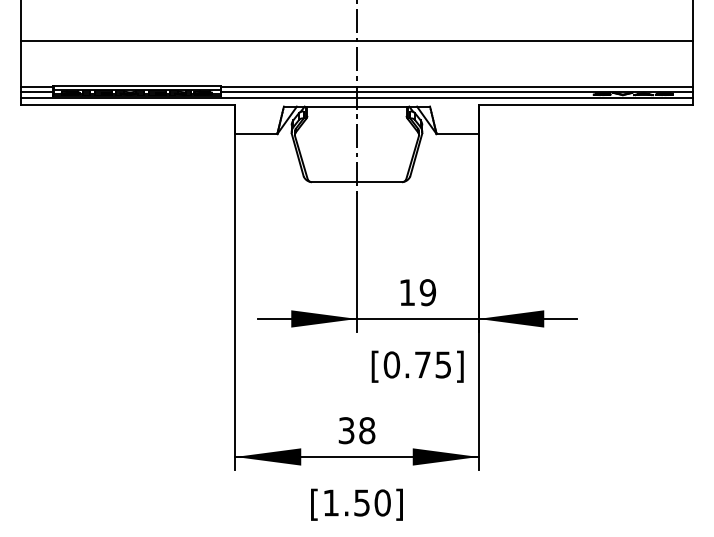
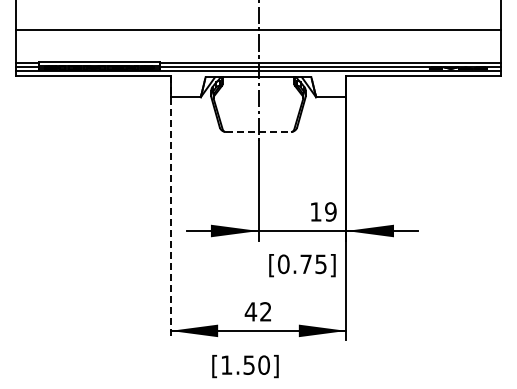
line: (357, 182) -> (258, 132), solid -> dashed
line: (235, 287) -> (170, 208), solid -> dashed
text: (417, 291) -> (323, 211), moved
text: (355, 430) -> (257, 311), 38 -> 42
text: (357, 504) -> (245, 366), moved

